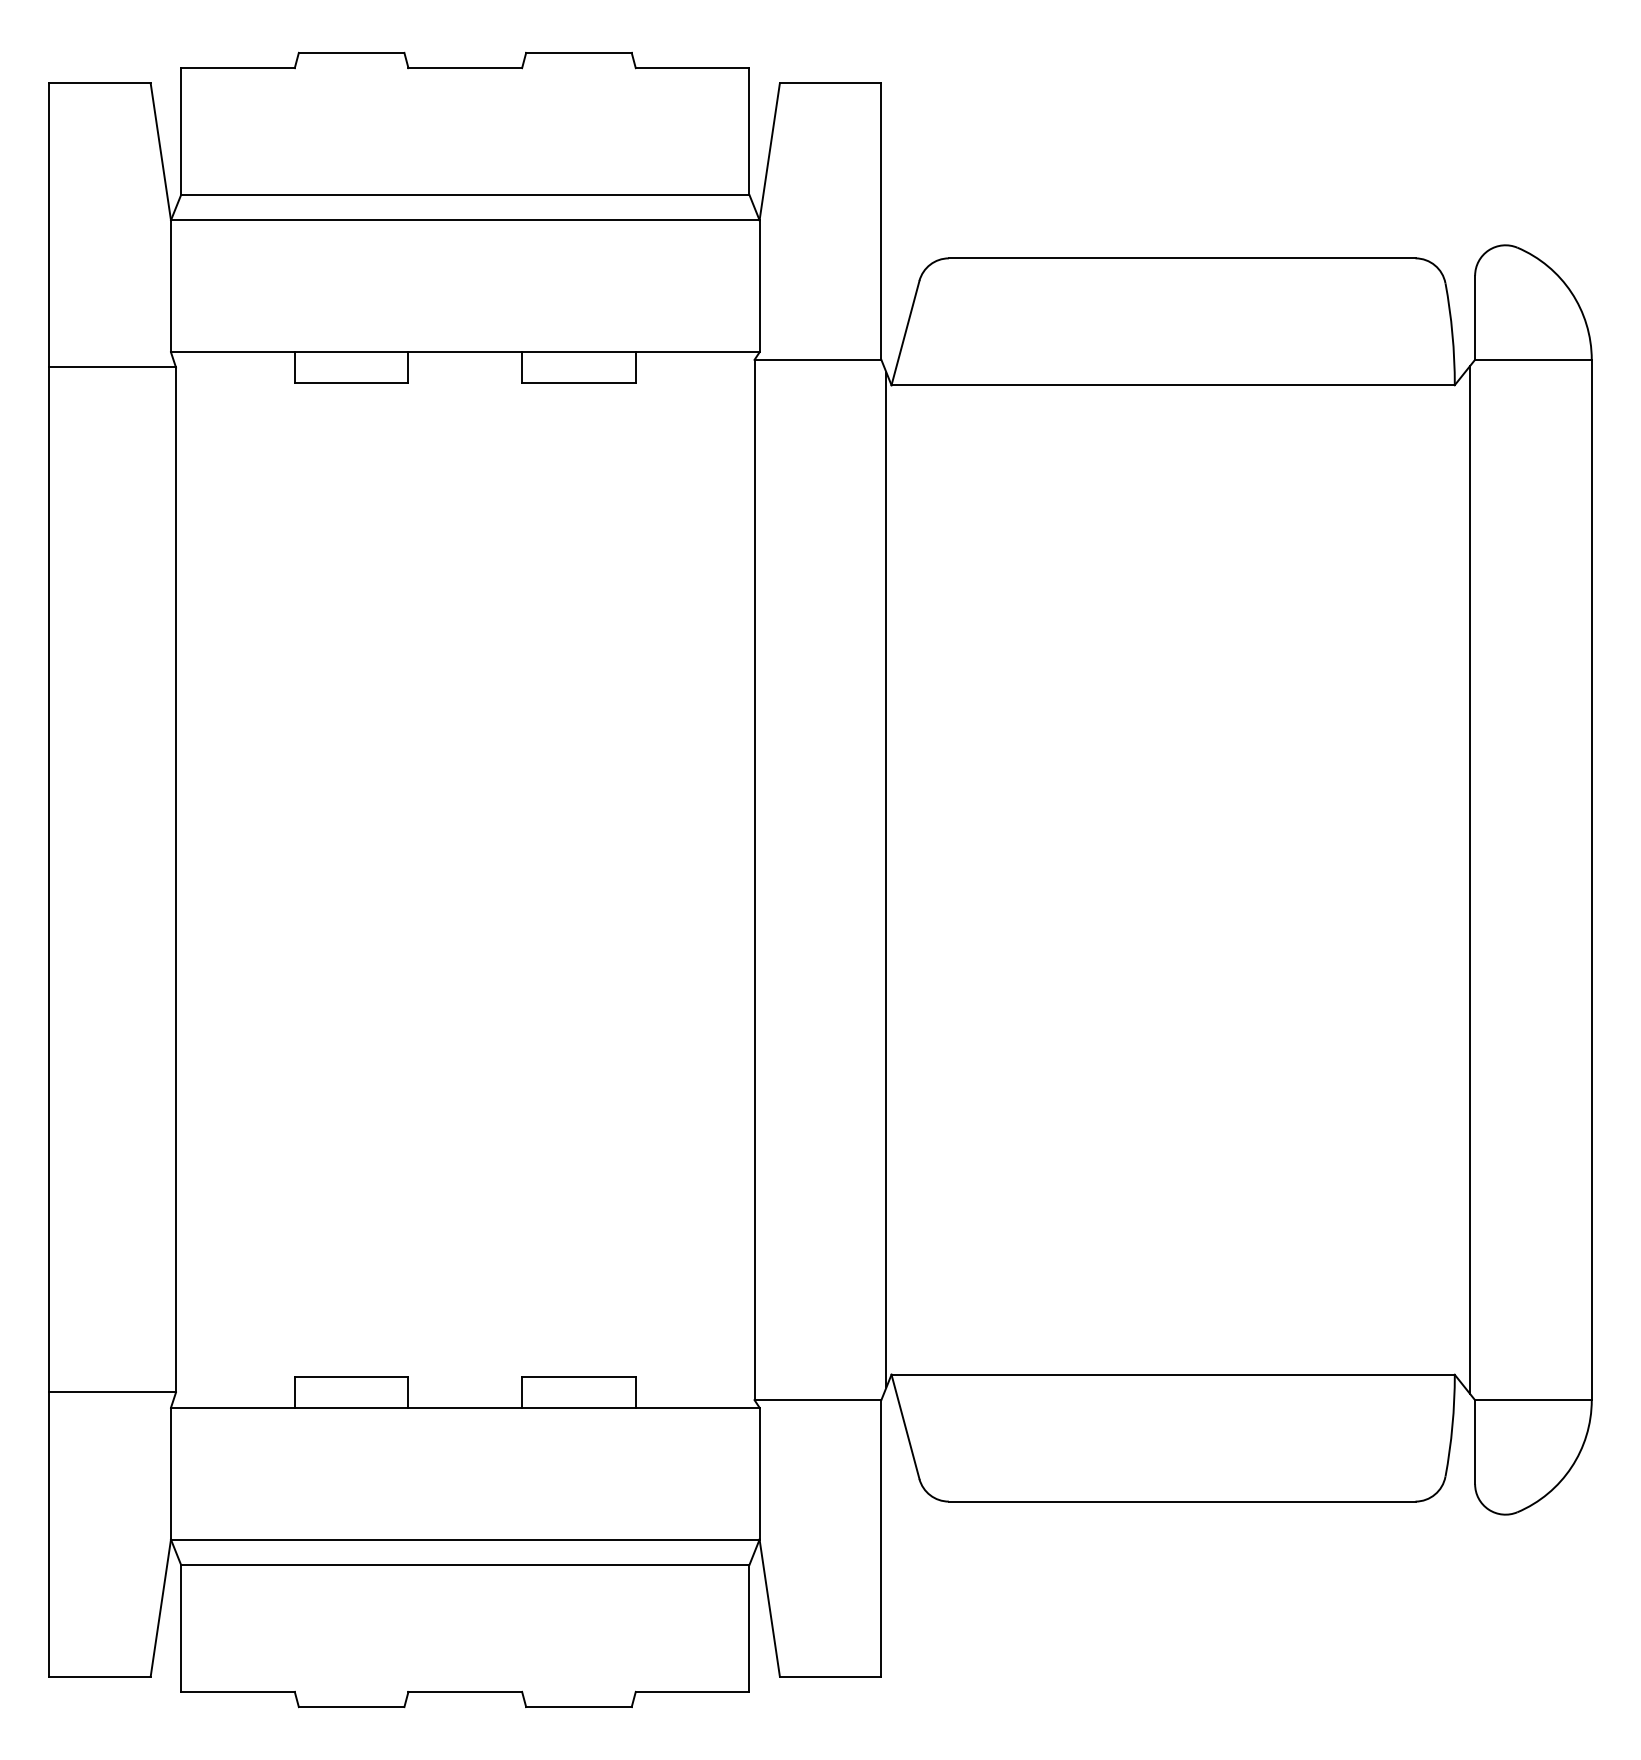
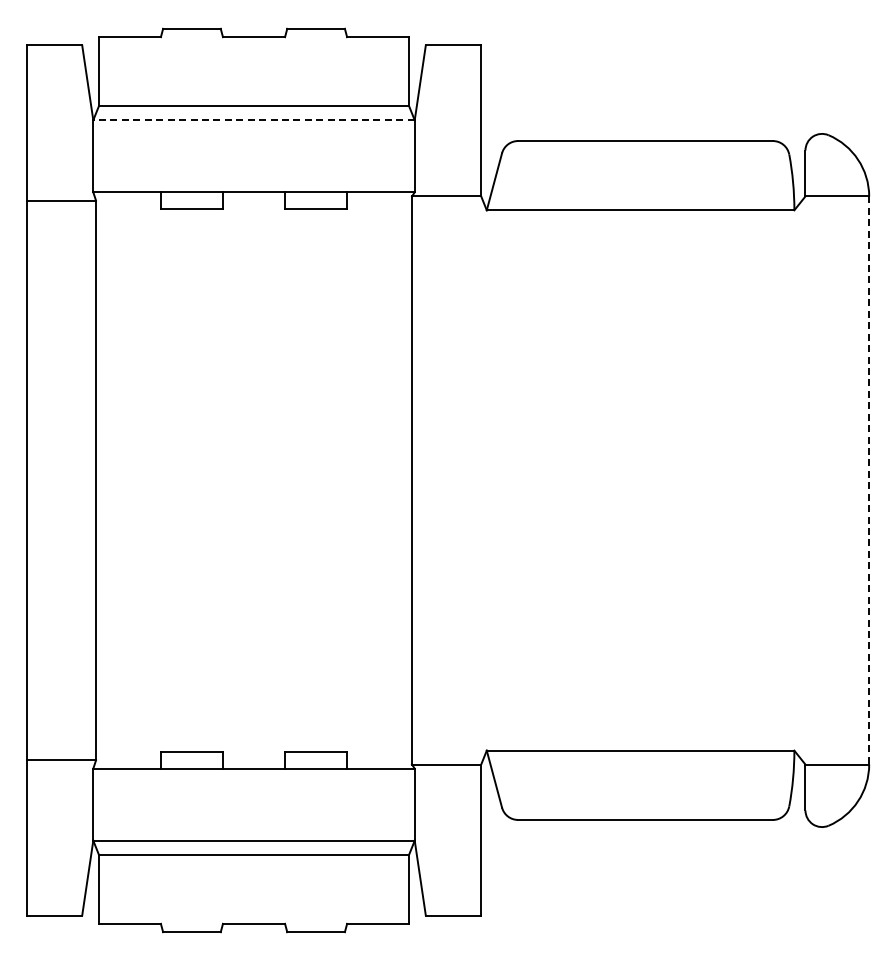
line: (466, 220) -> (254, 120), solid -> dashed
line: (887, 880) -> (484, 480), removed
line: (1469, 880) -> (802, 480), removed
line: (1592, 880) -> (869, 480), solid -> dashed

